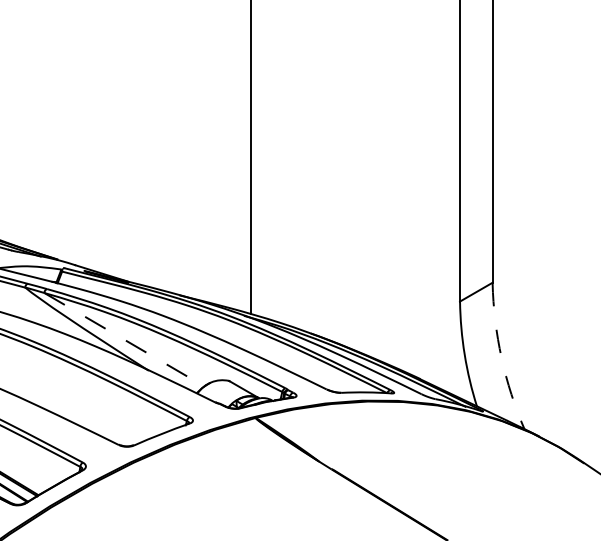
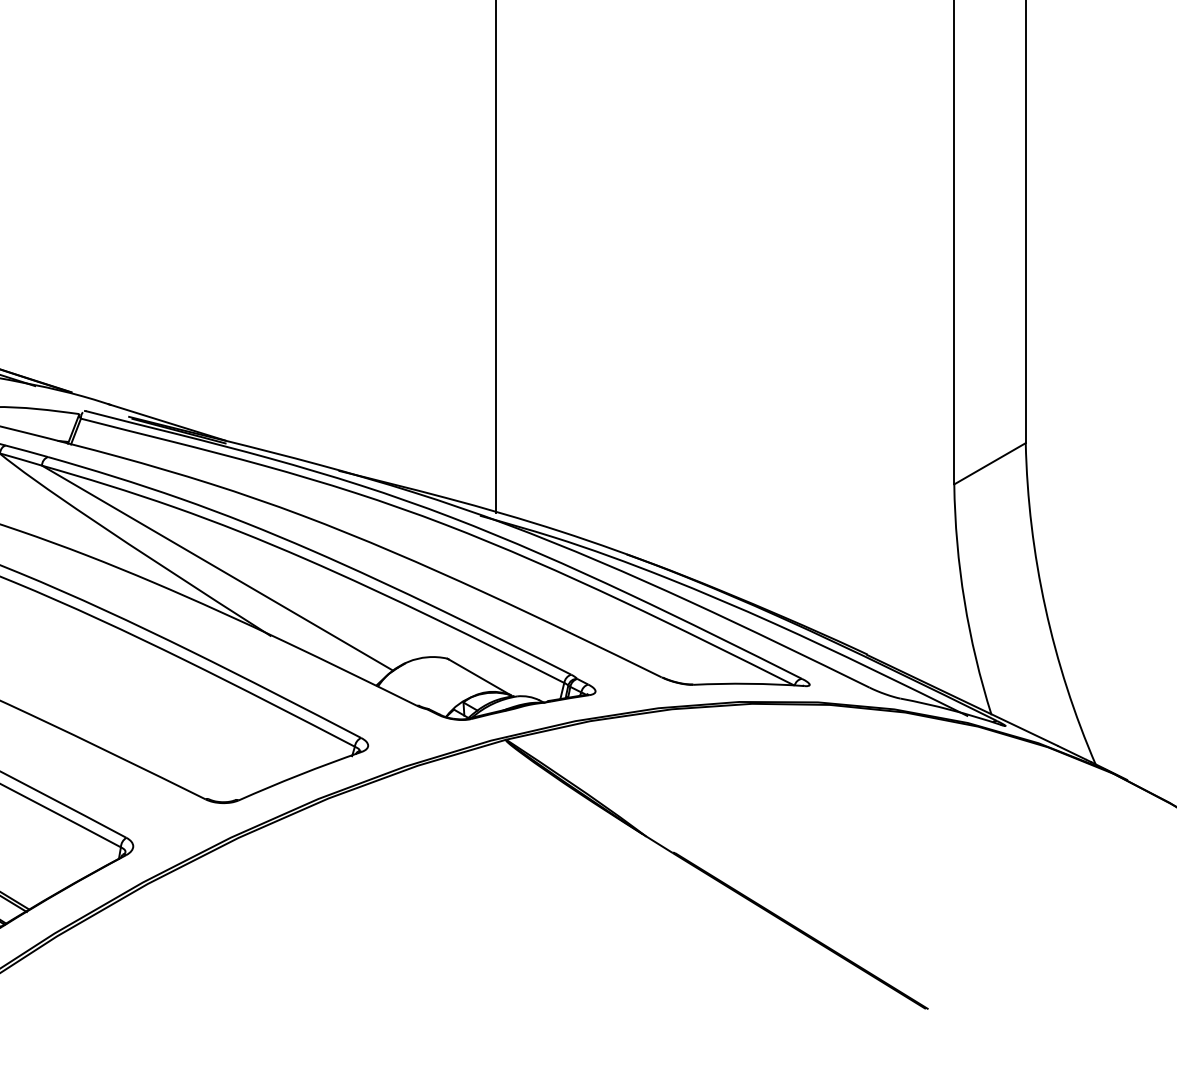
line: (124, 339) -> (217, 567), dashed -> solid
arc: (501, 357) -> (1045, 607), dashed -> solid

